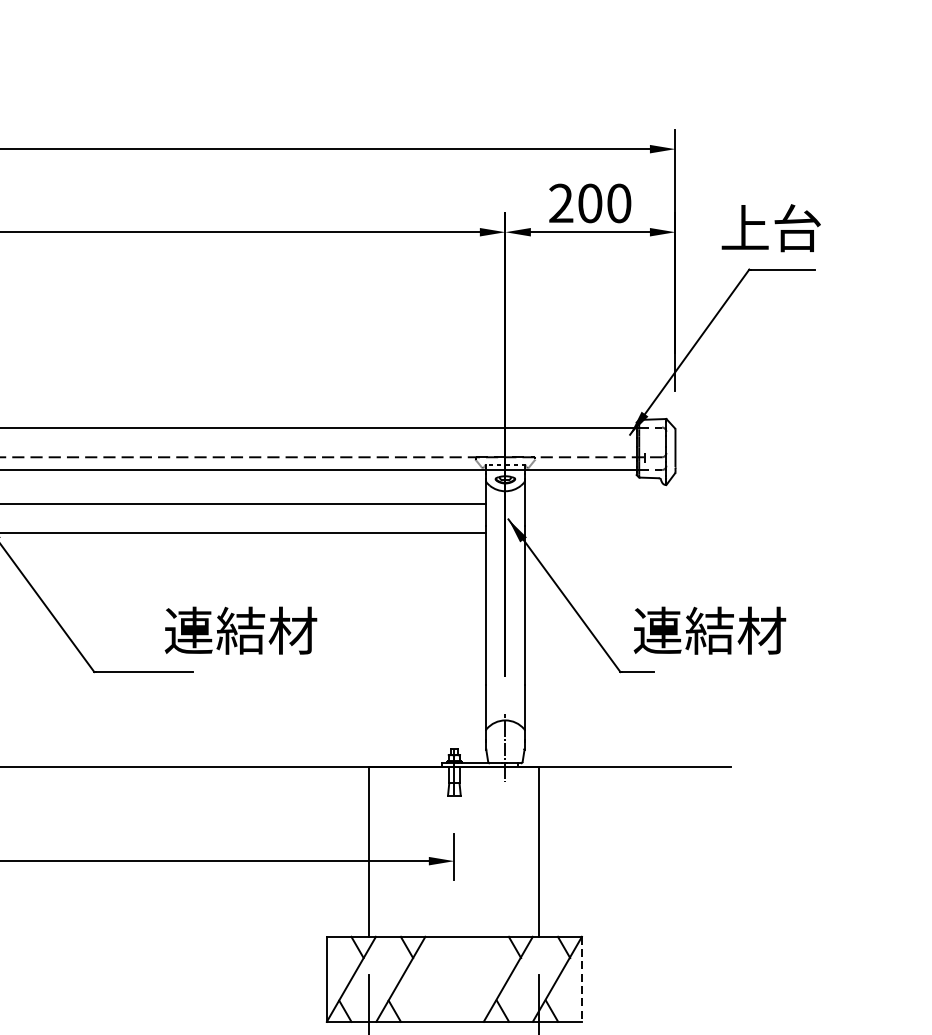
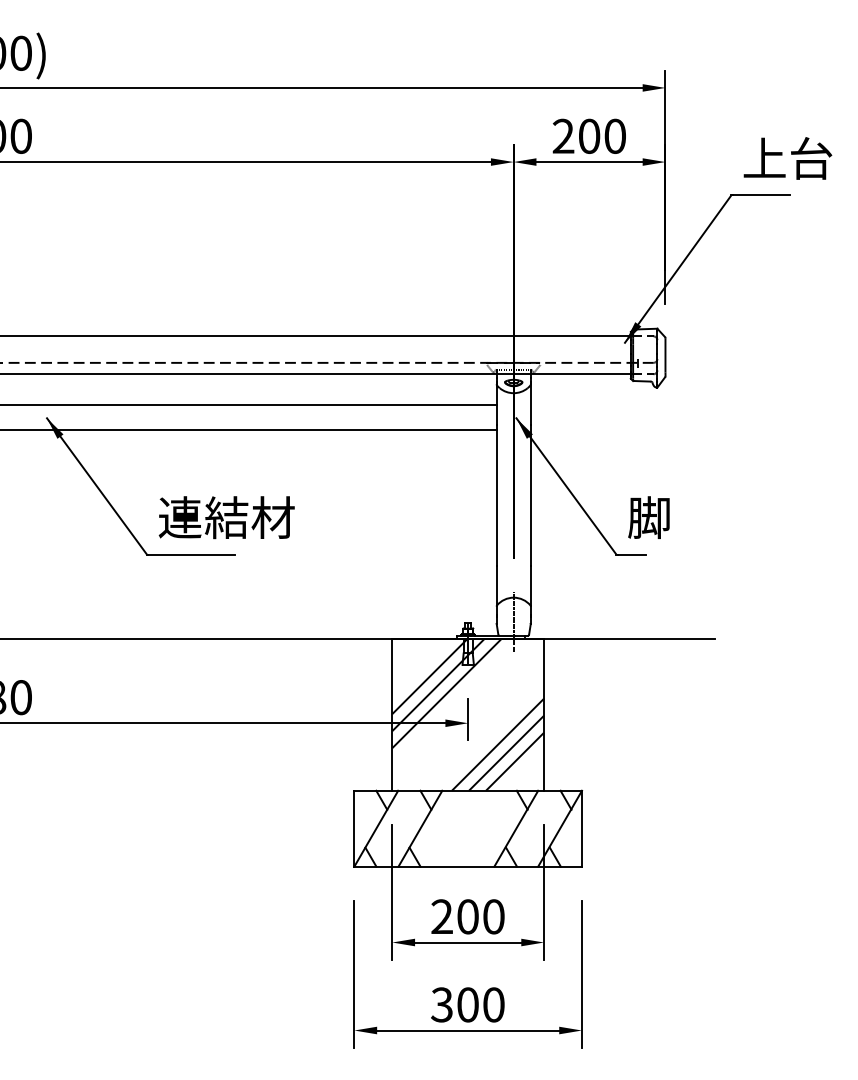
text: (770, 228) -> (787, 158), moved
text: (240, 630) -> (226, 517), moved
text: (710, 630) -> (696, 517), 連結材 -> 脚
hatch: (454, 851) -> (468, 714), added
line: (582, 979) -> (582, 828), dashed -> solid

